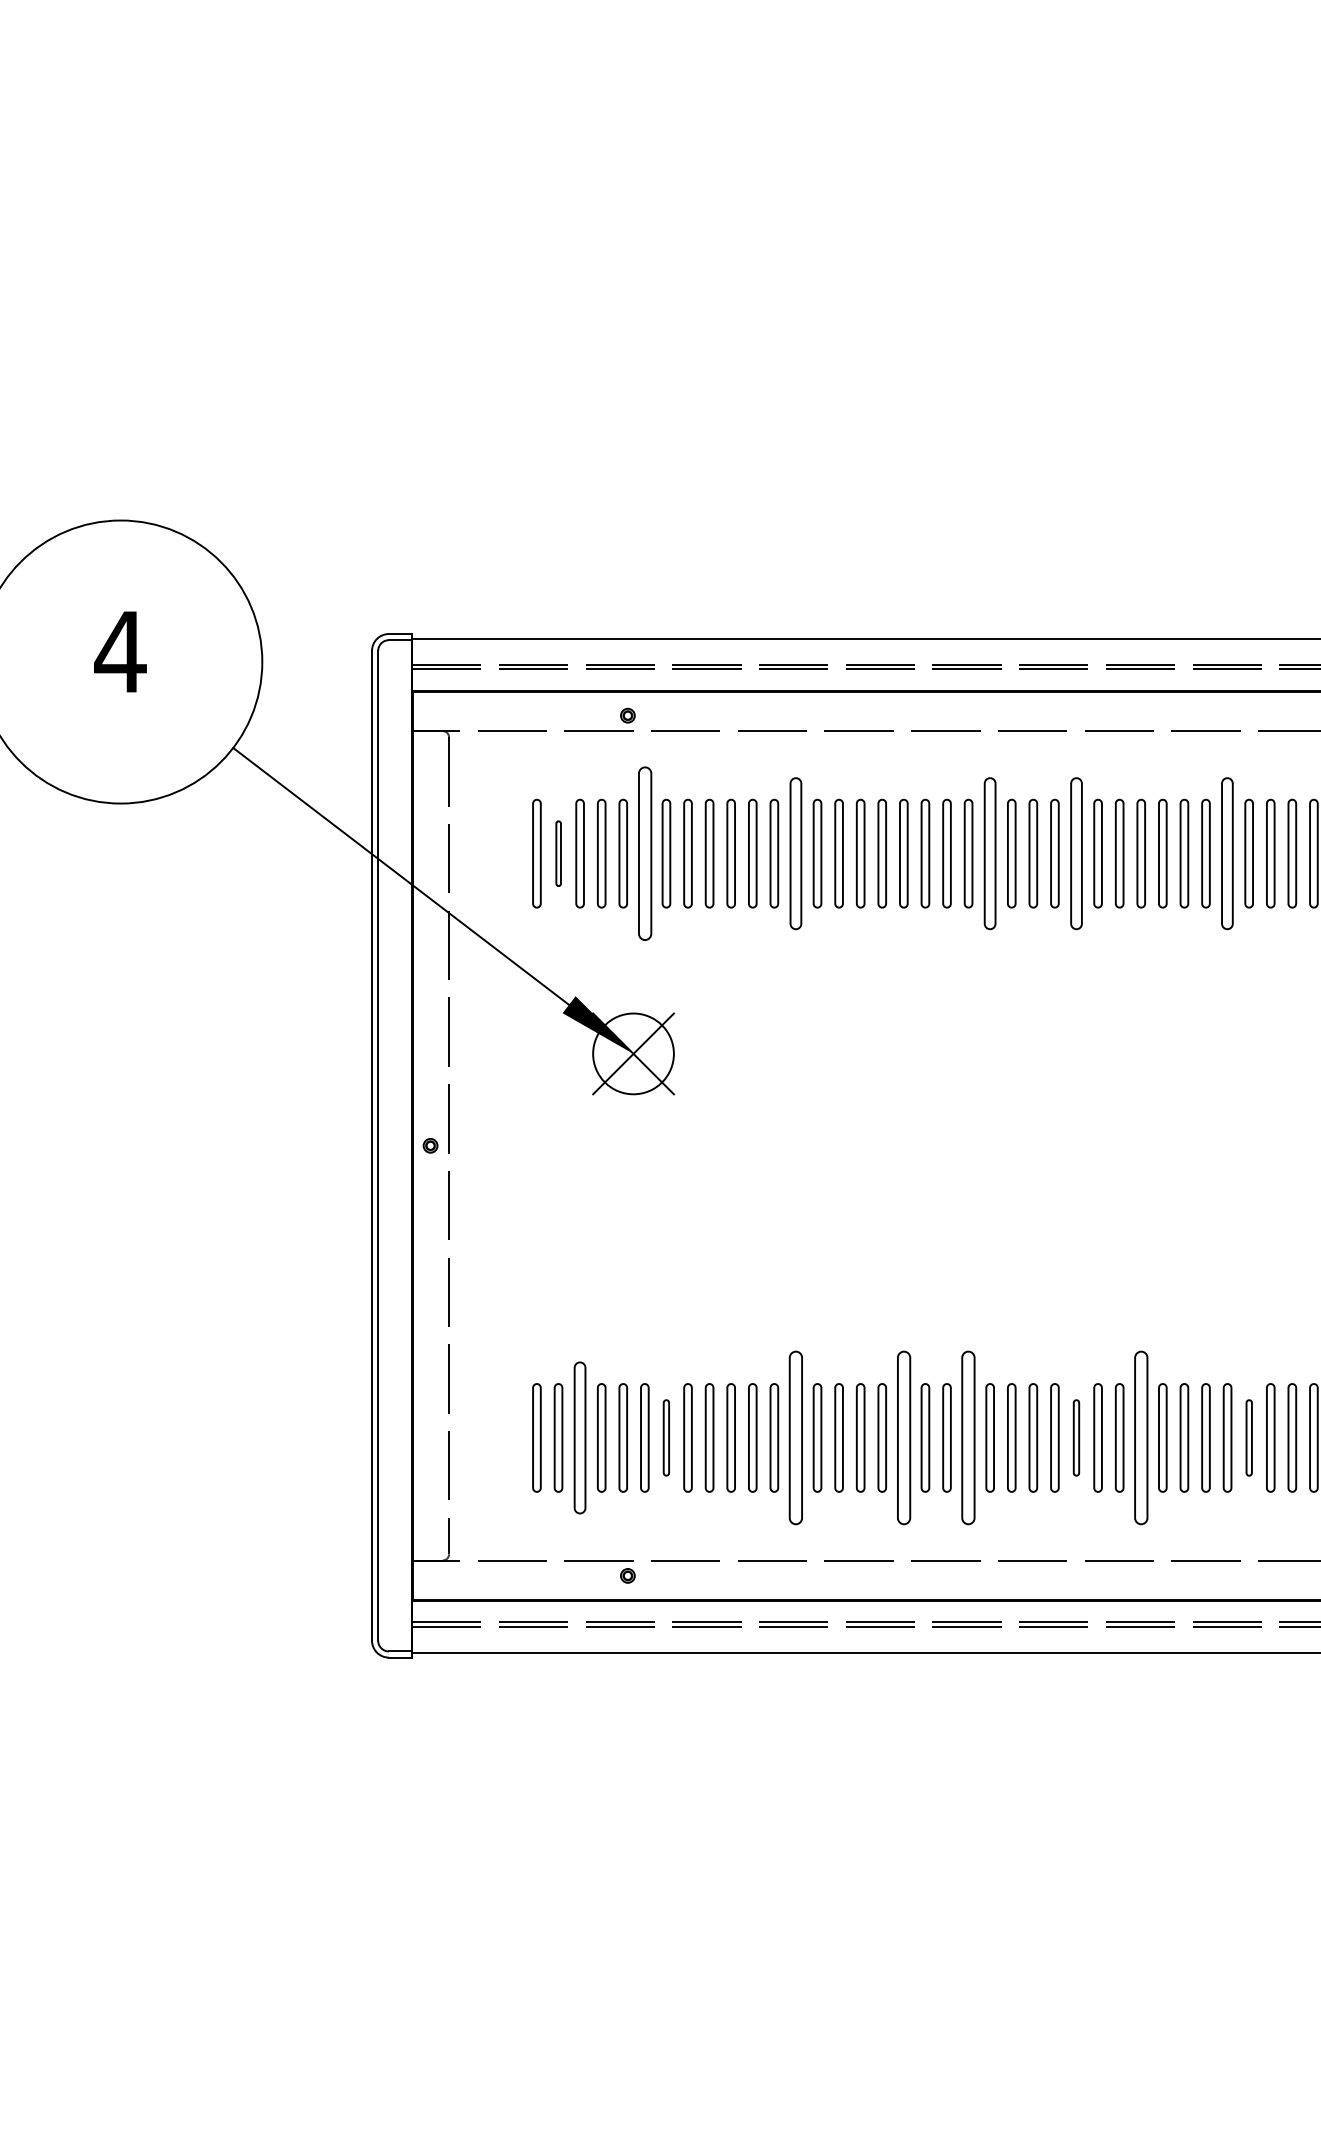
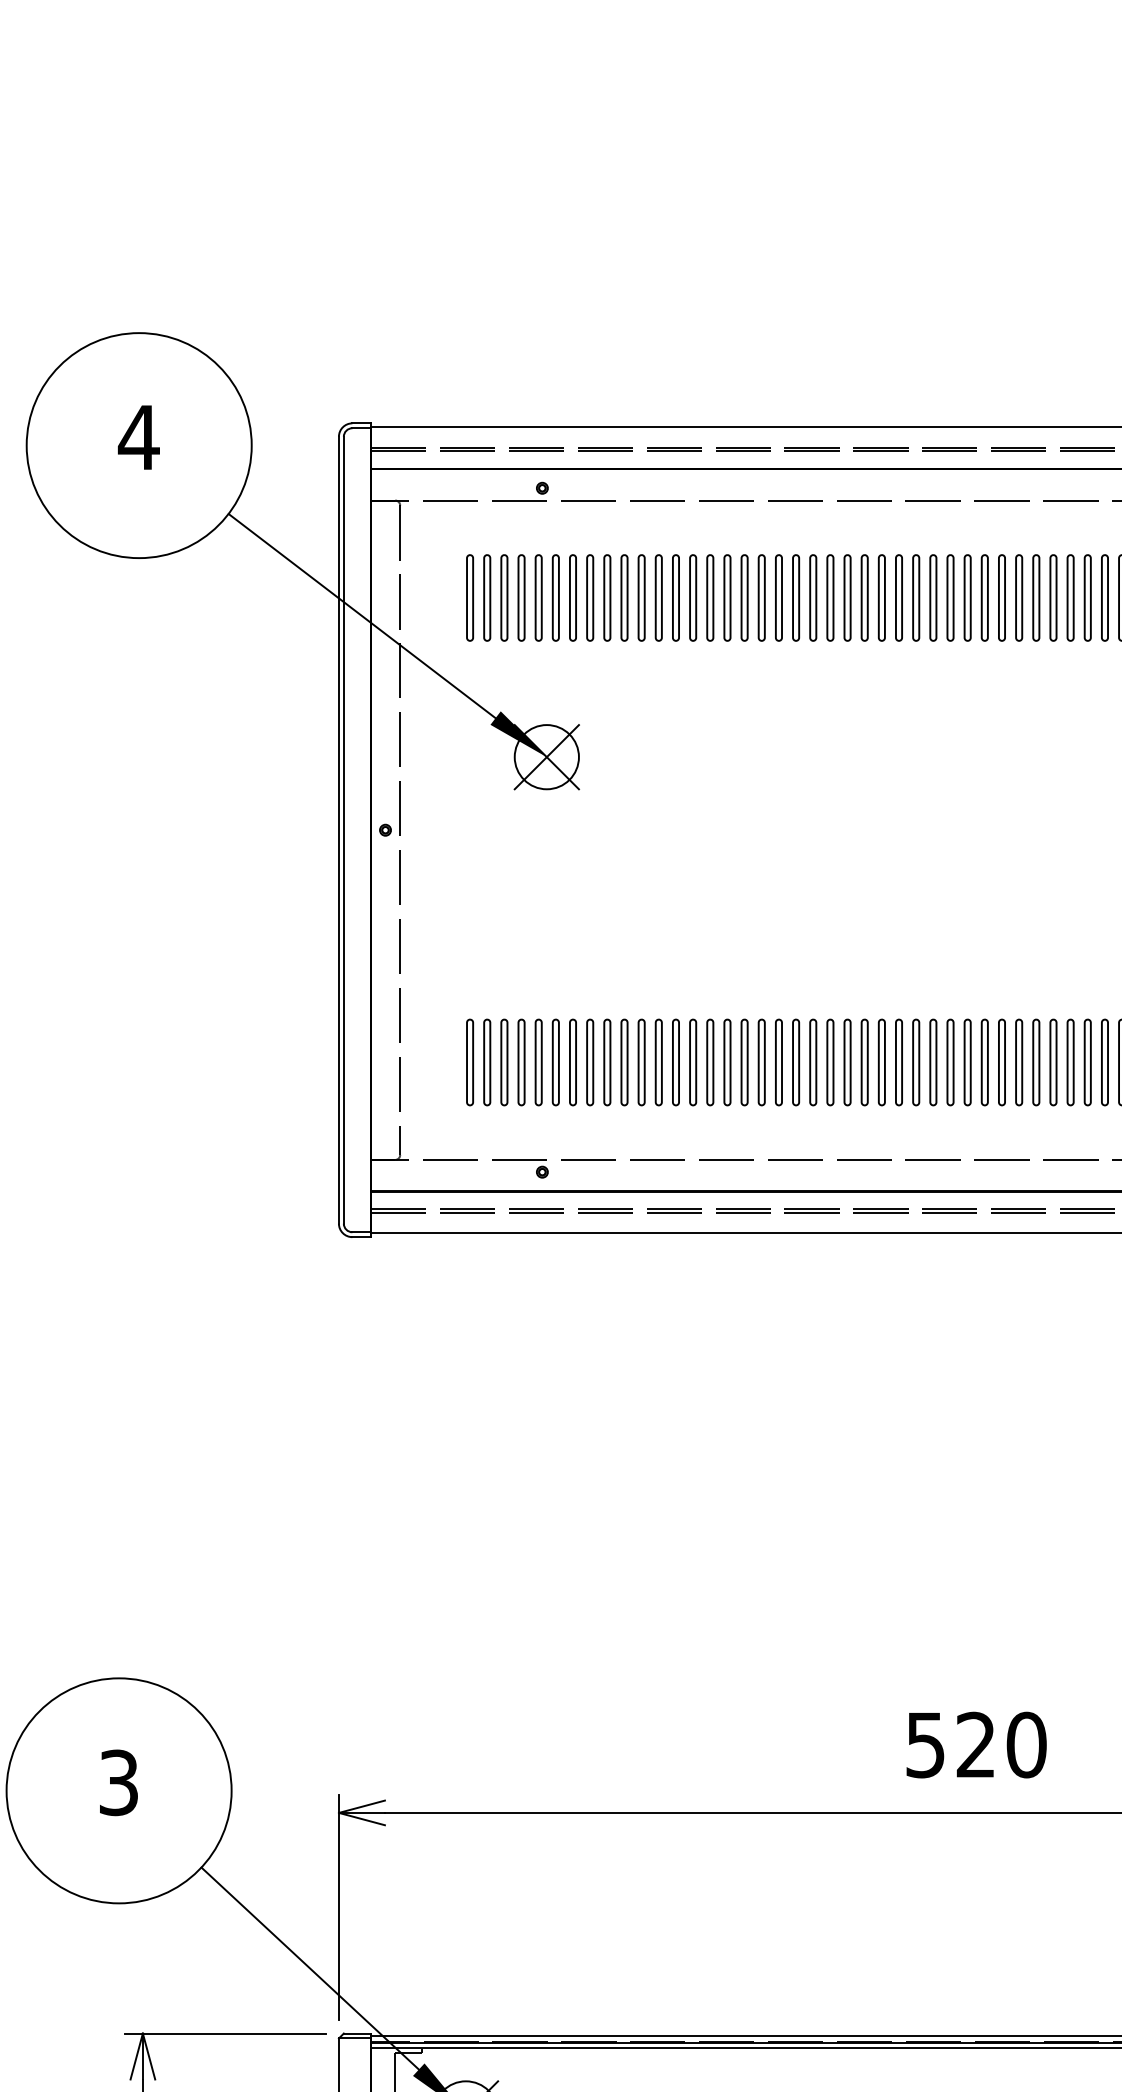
part: (558, 853) -> (487, 597), size x1.67
part: (644, 853) -> (555, 597), size x0.62
part: (795, 853) -> (675, 597), size x0.71
part: (990, 853) -> (830, 597), size x0.71
part: (1075, 853) -> (898, 597), size x0.71
part: (1228, 853) -> (1019, 597), size x0.71
part: (580, 1437) -> (504, 1062), size x0.71
part: (665, 1437) -> (572, 1062), size x1.43
part: (795, 1437) -> (675, 1062), size x0.62
part: (903, 1437) -> (761, 1062), size x0.62
part: (968, 1437) -> (813, 1062), size x0.62
part: (1075, 1437) -> (898, 1062), size x1.43
part: (1141, 1437) -> (950, 1062), size x0.62
part: (1249, 1437) -> (1036, 1062), size x1.43

